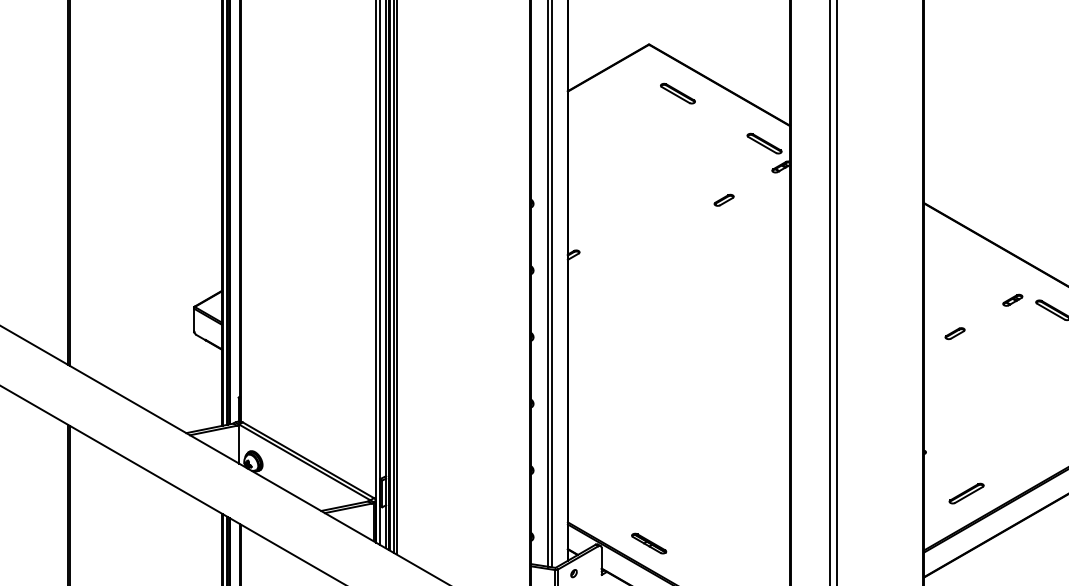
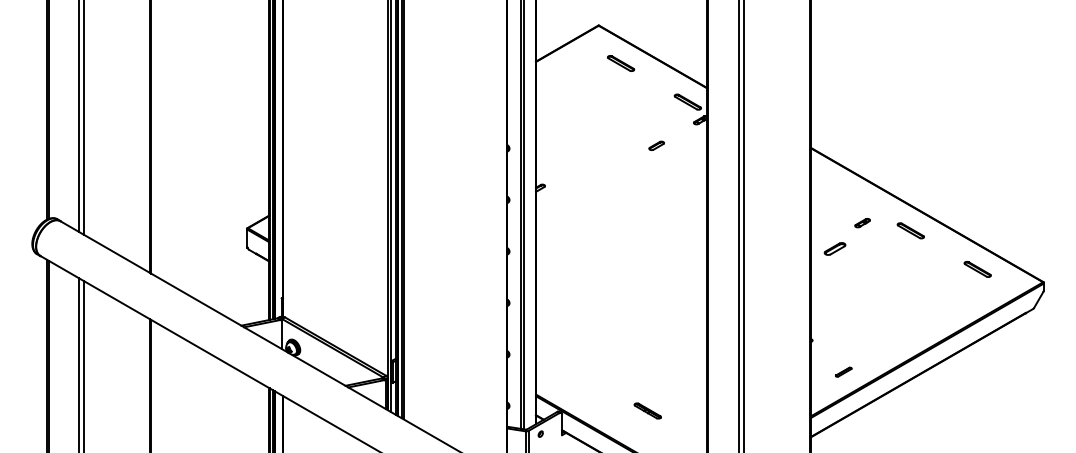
part: (1012, 300) -> (862, 223), moved
part: (954, 333) -> (834, 248), size x1.4
part: (966, 492) -> (843, 371), size x0.6
part: (648, 542) -> (647, 410), moved

